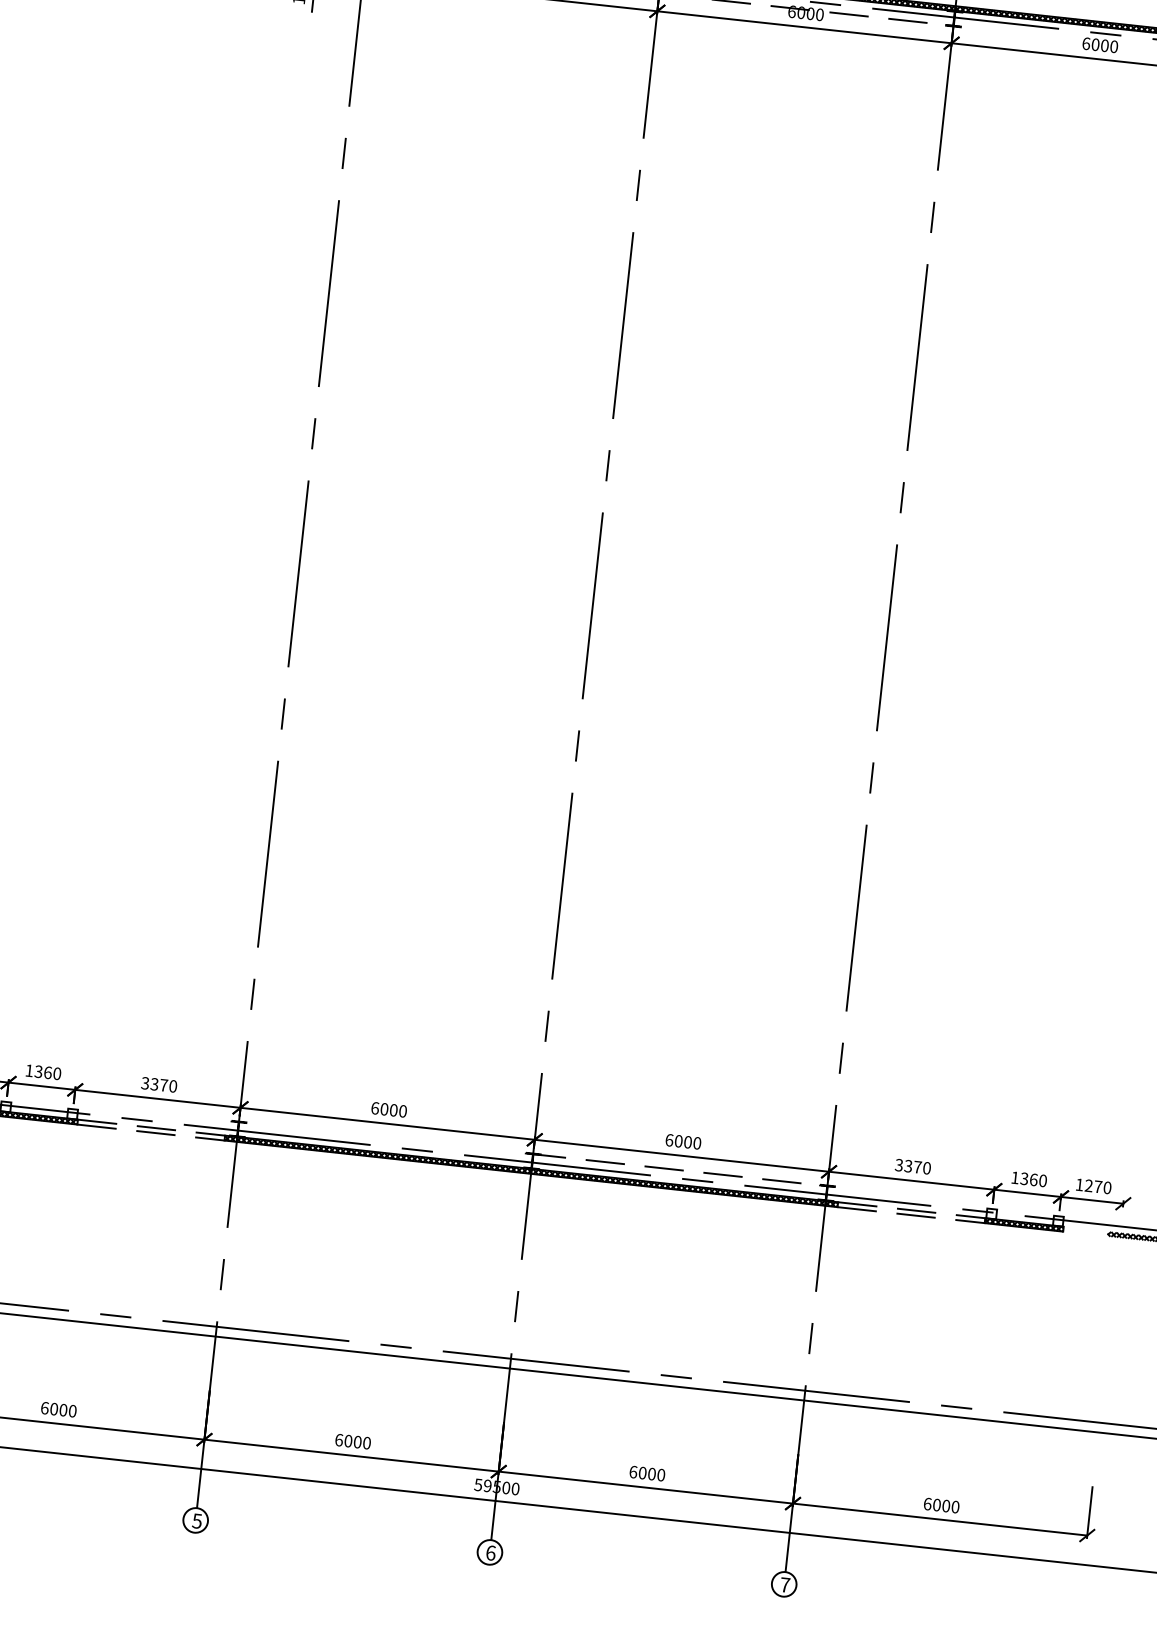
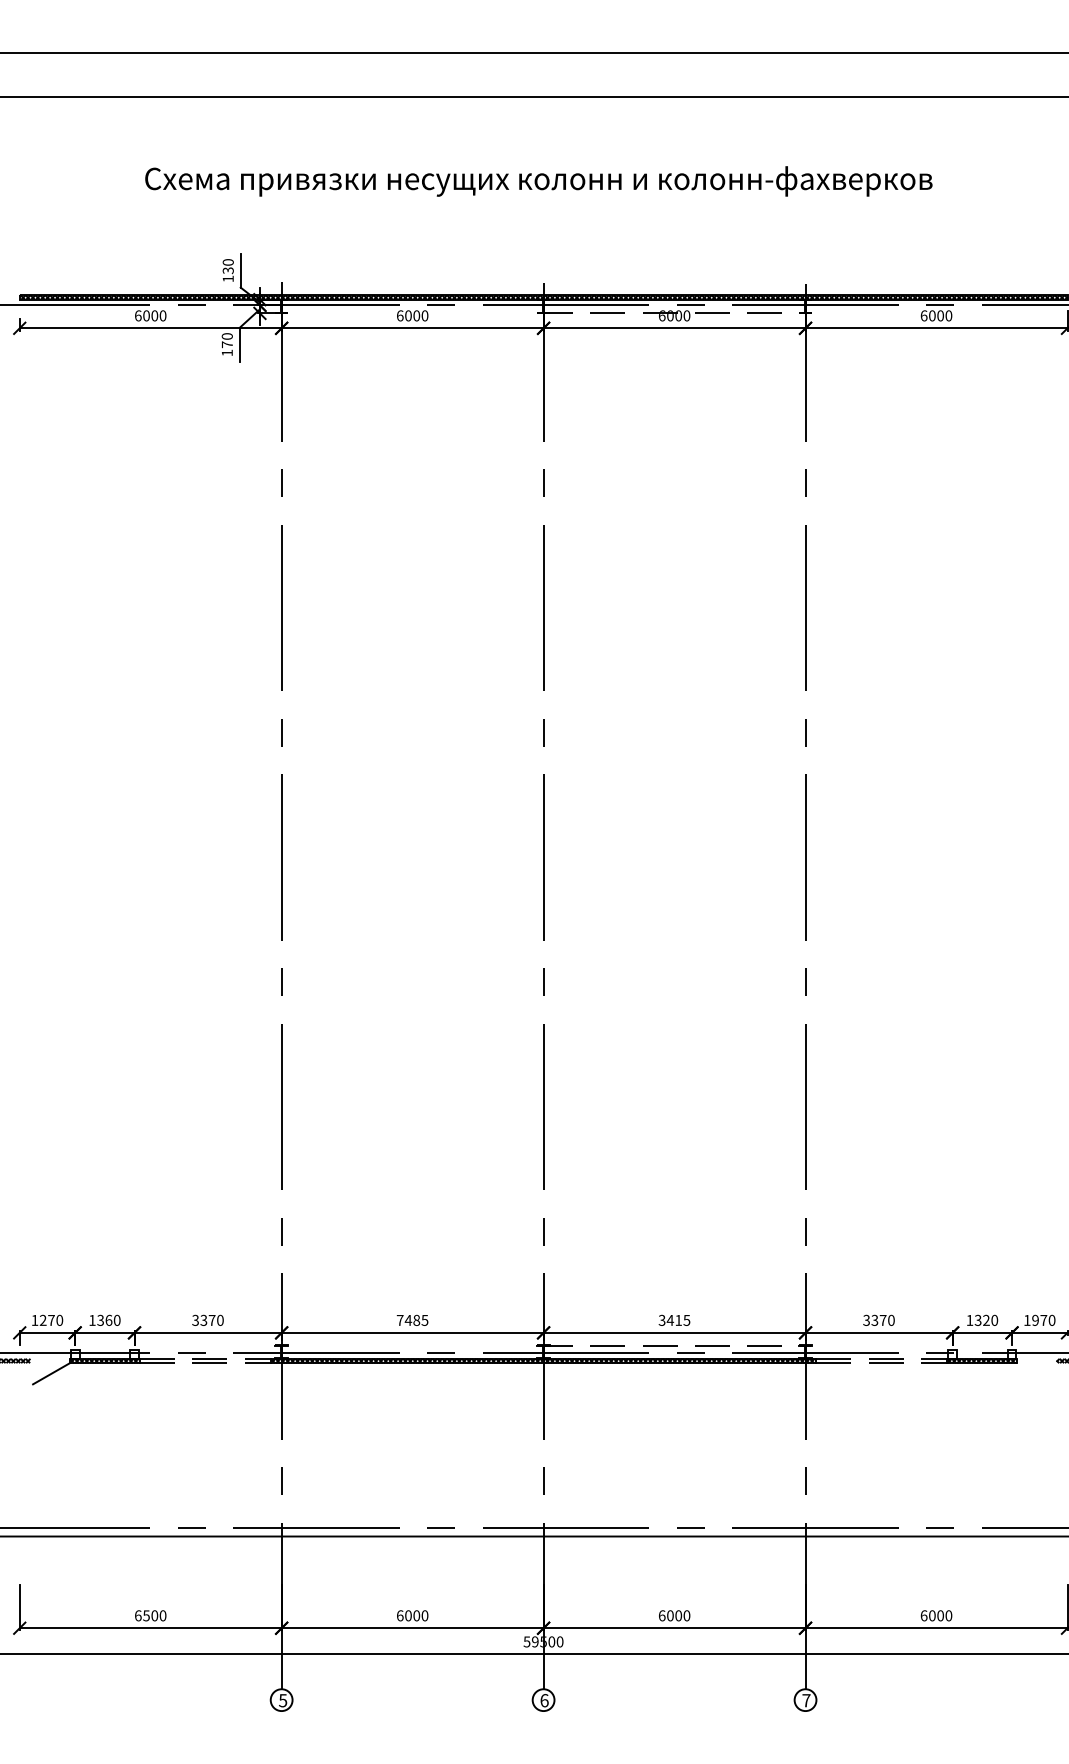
text: (389, 1108) -> (412, 1319), 6000 -> 7485
text: (683, 1140) -> (674, 1319), 6000 -> 3415
text: (1033, 1178) -> (986, 1319), 1360 -> 1320
text: (1088, 1185) -> (1035, 1320), 1270 -> 1970
text: (54, 1408) -> (146, 1615), 6000 -> 6500

